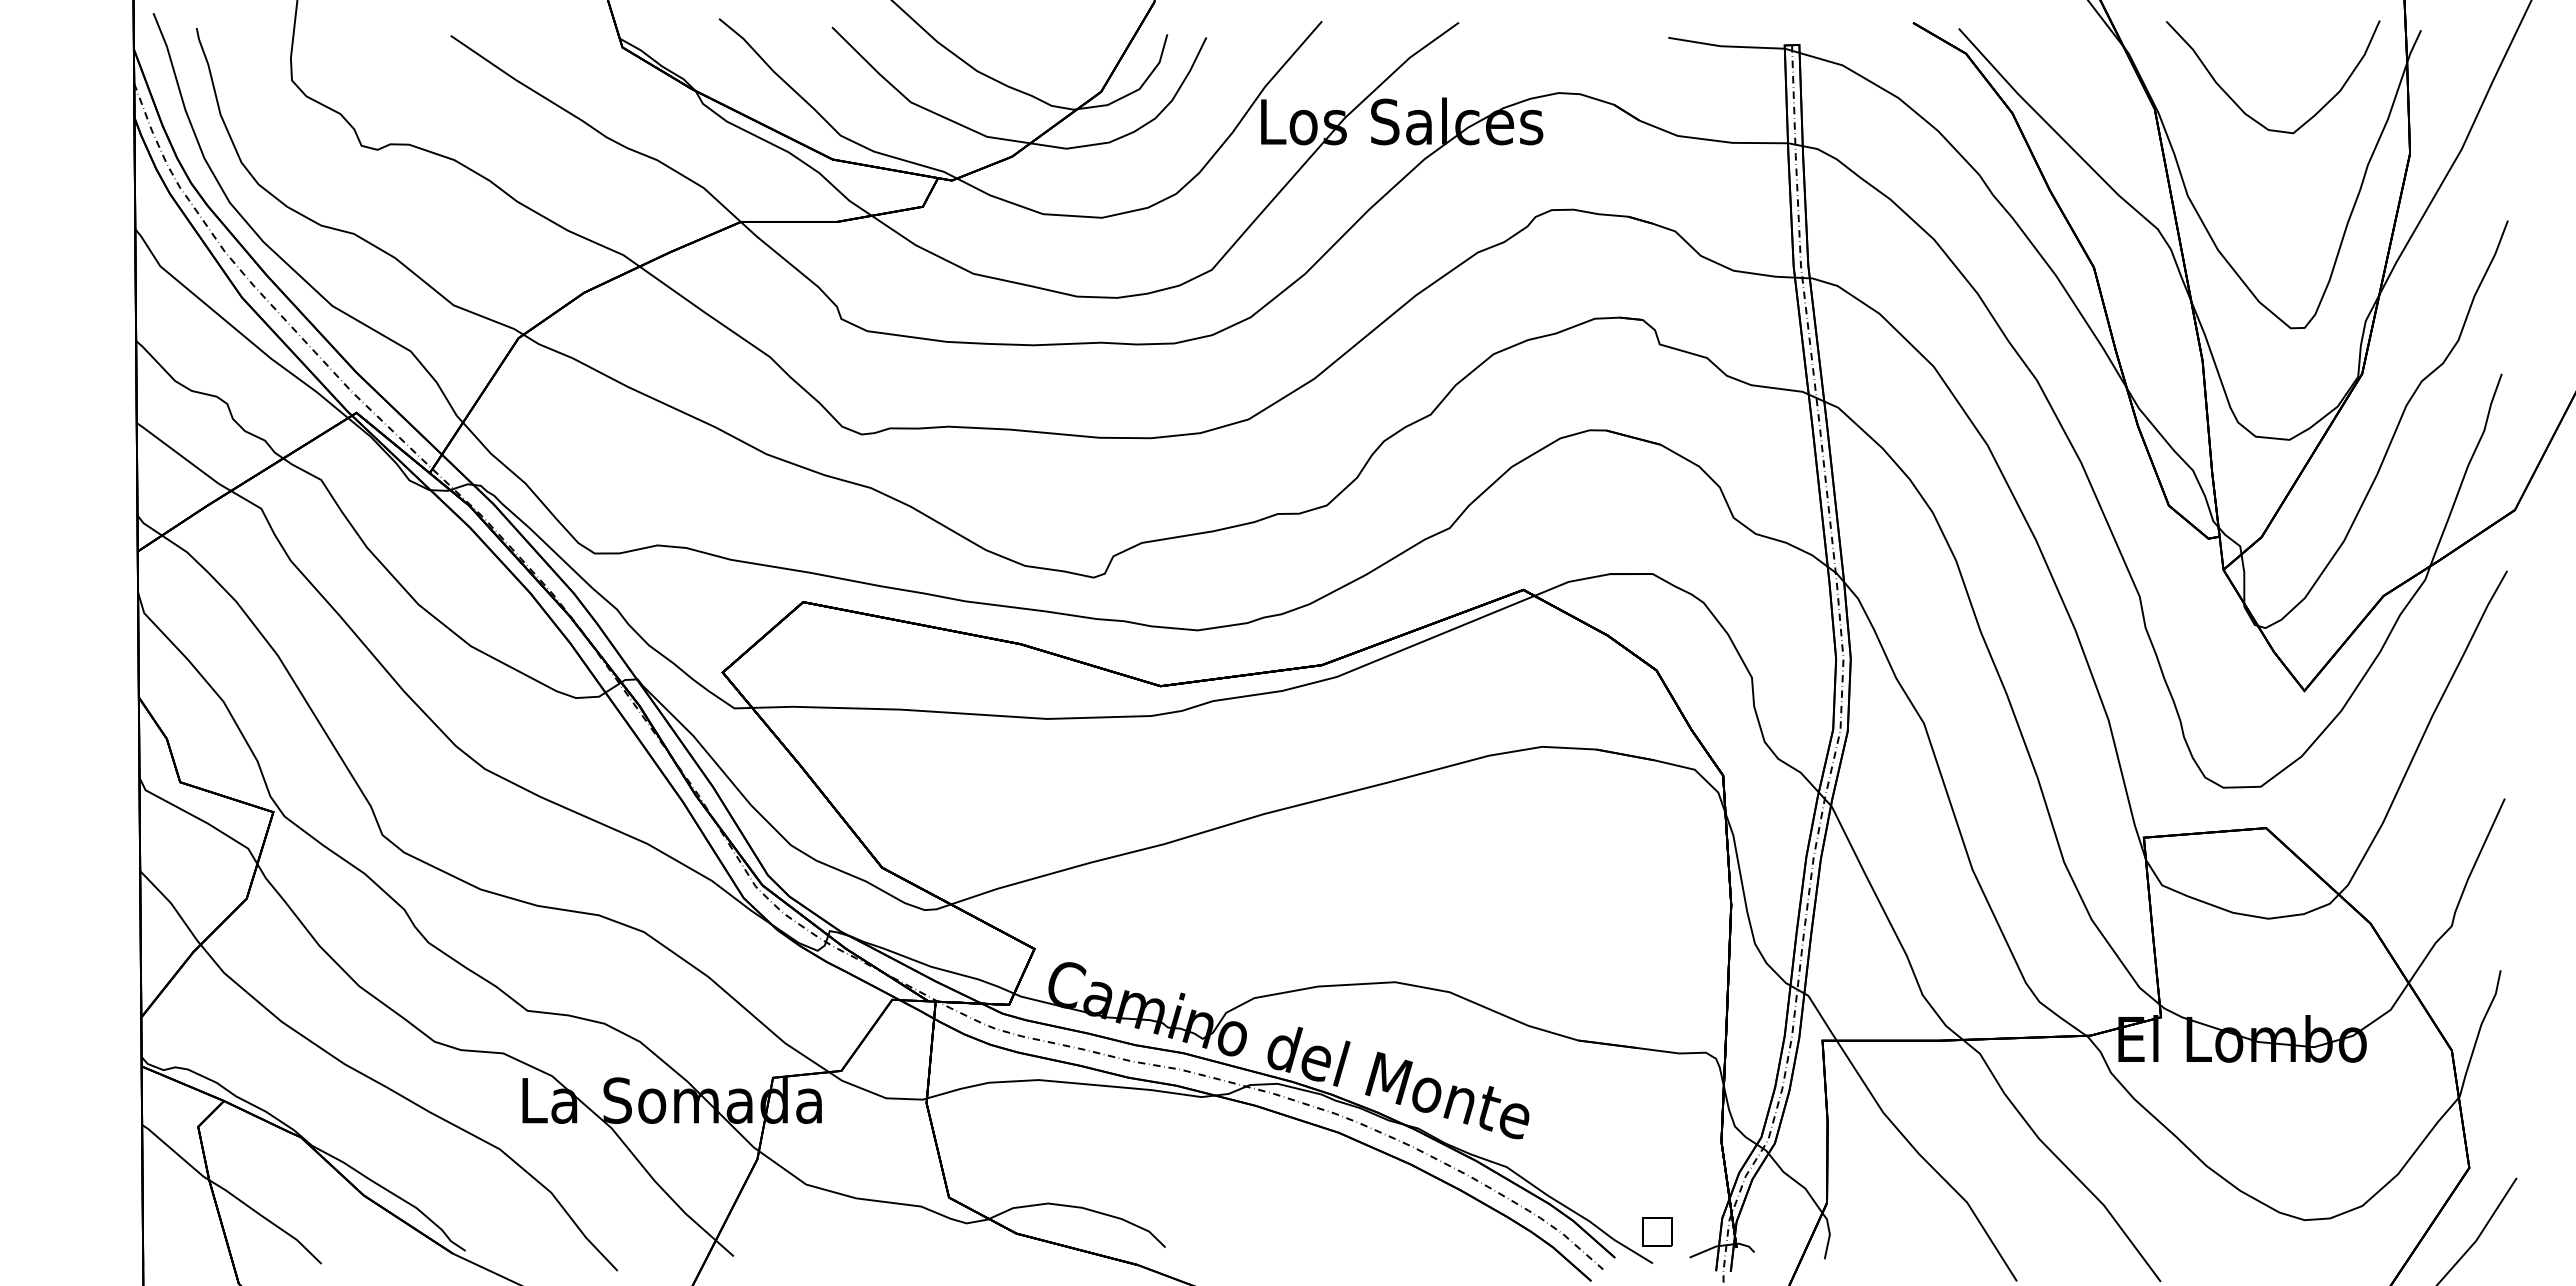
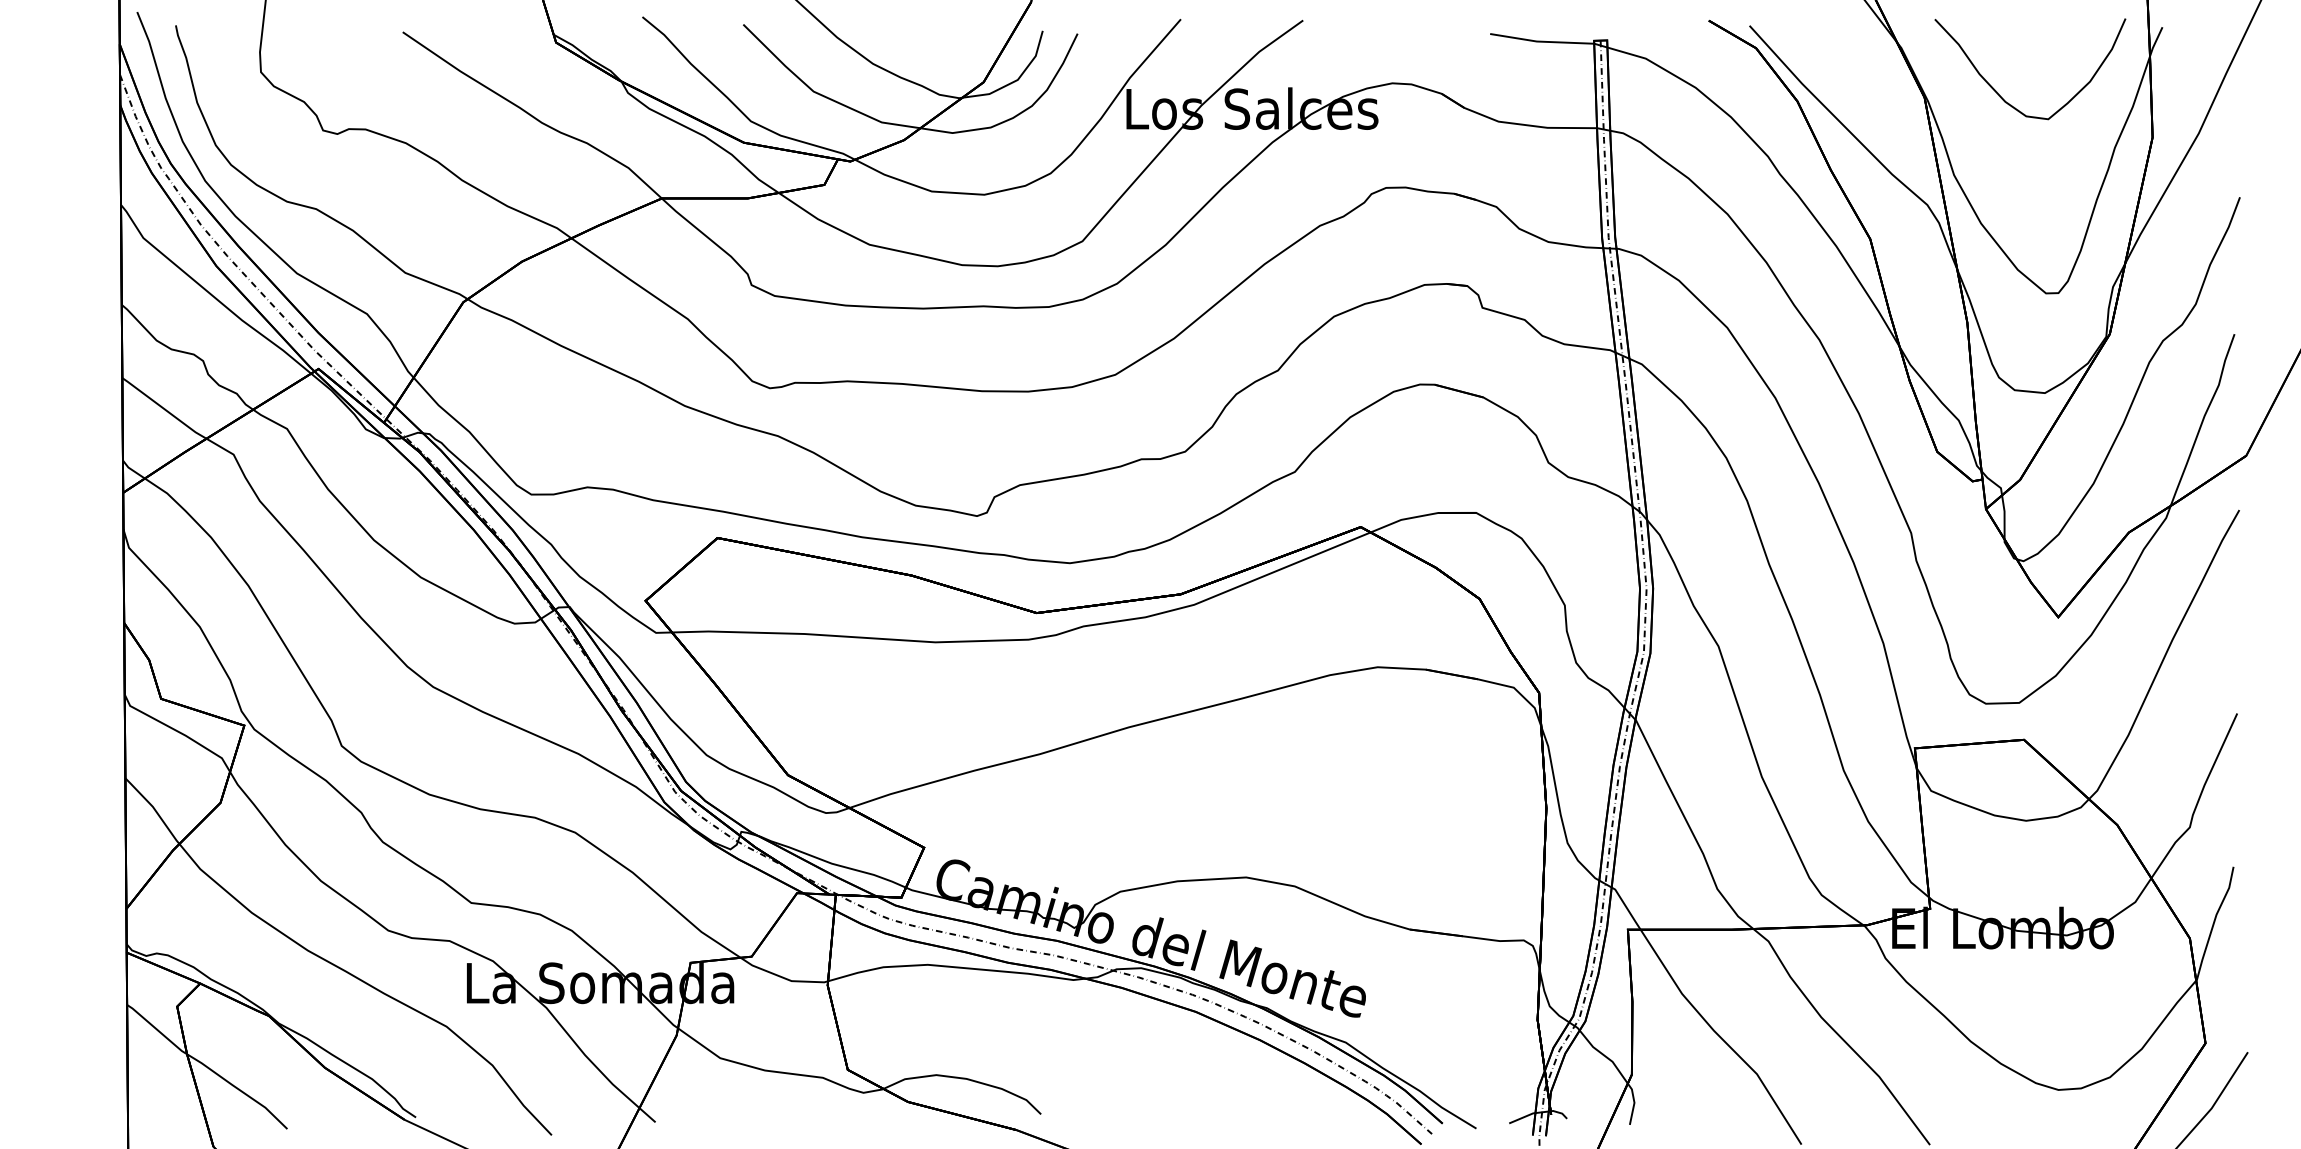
part: (1657, 1231) -> (1480, 1100), removed

